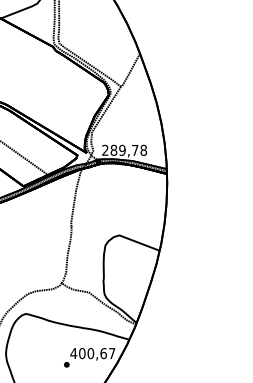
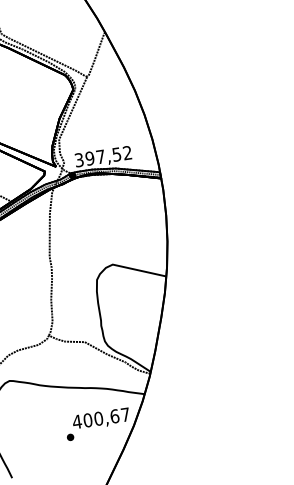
text: (124, 149) -> (103, 155), 289,78 -> 397,52

